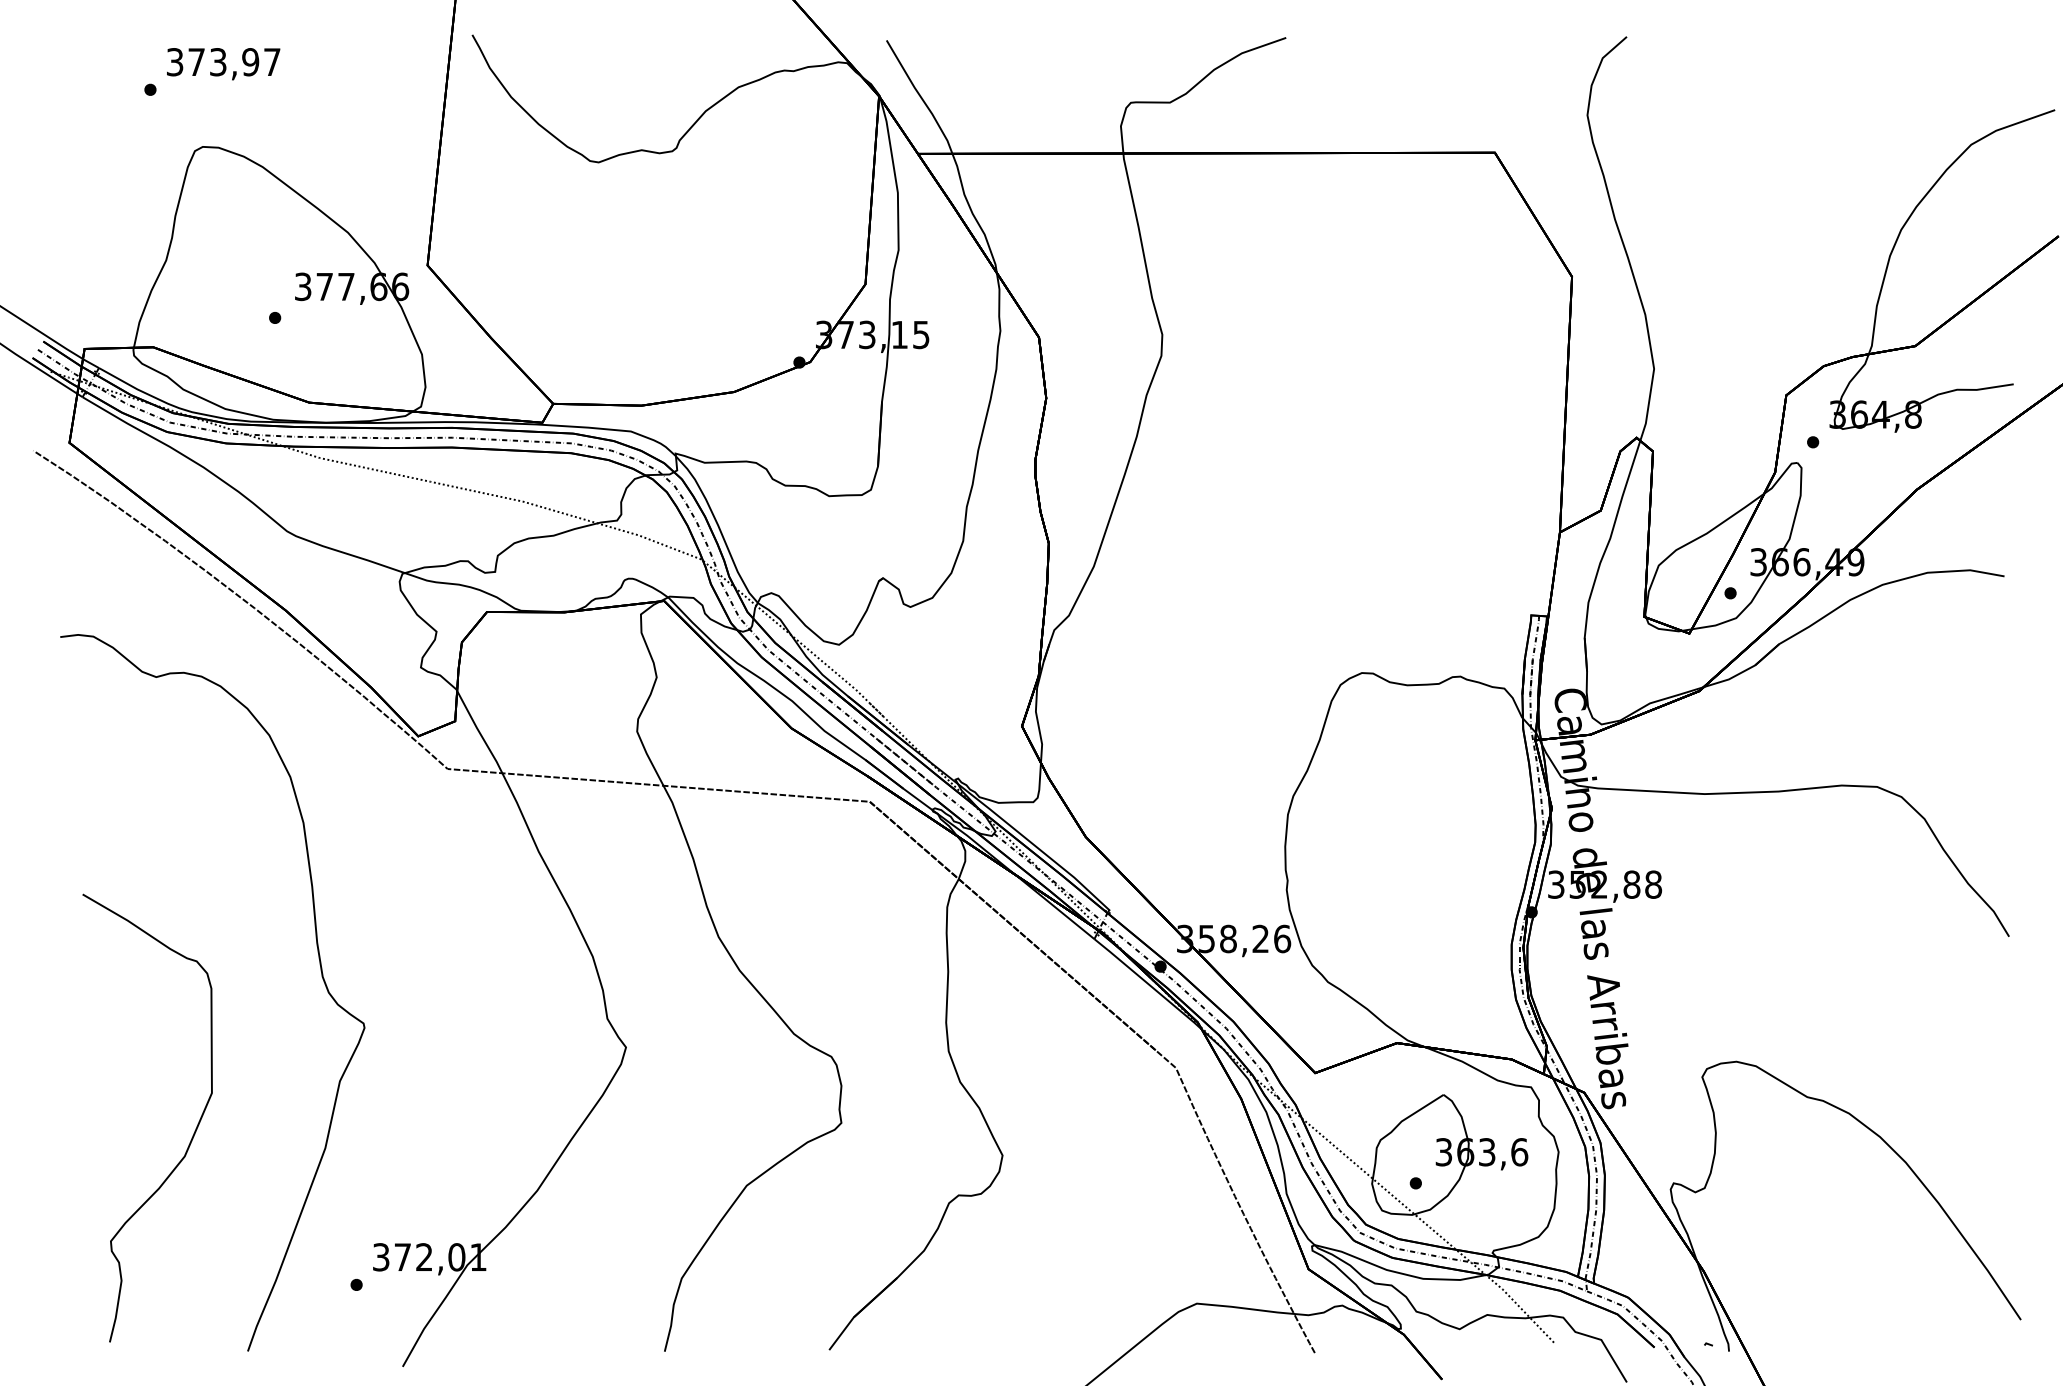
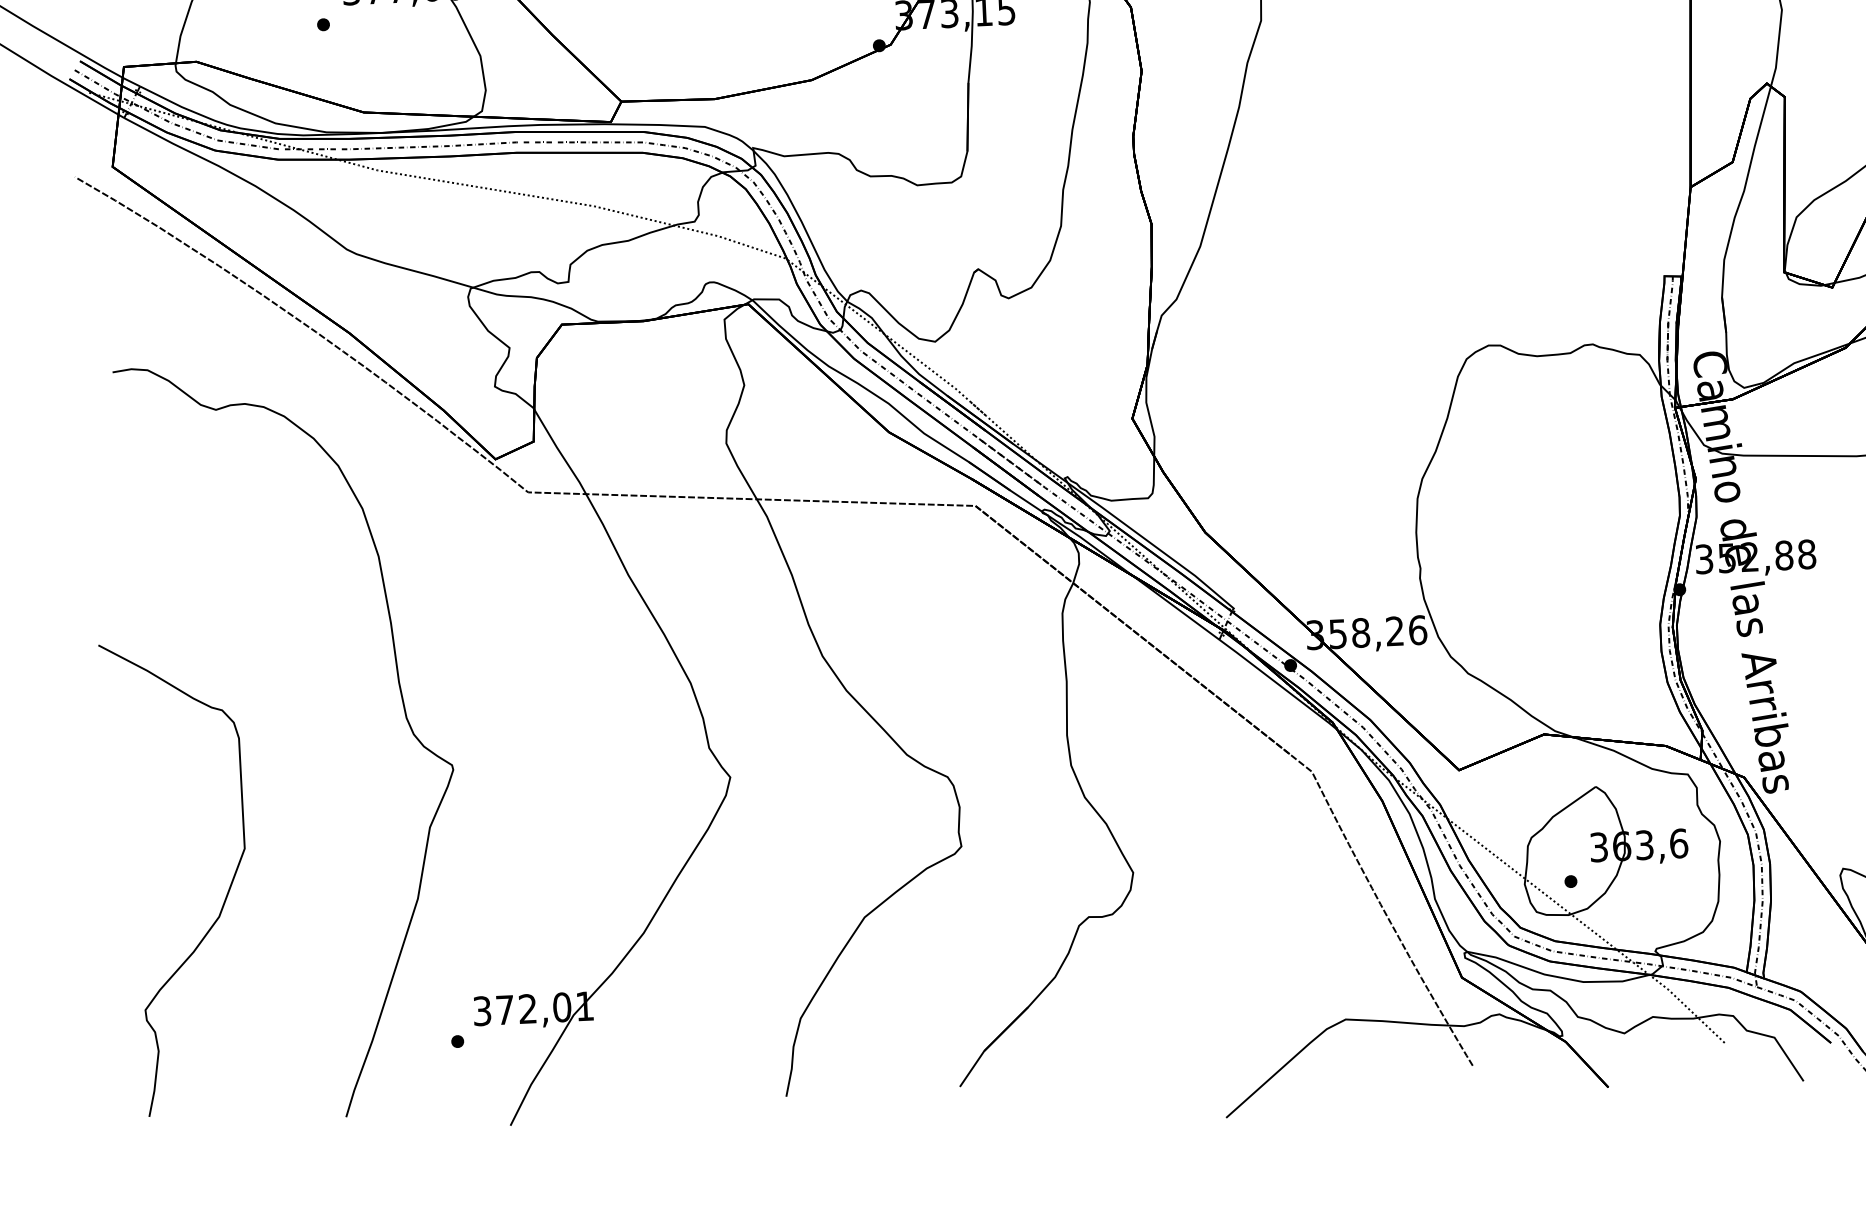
curve: (191, 1137) -> (225, 896), moved

